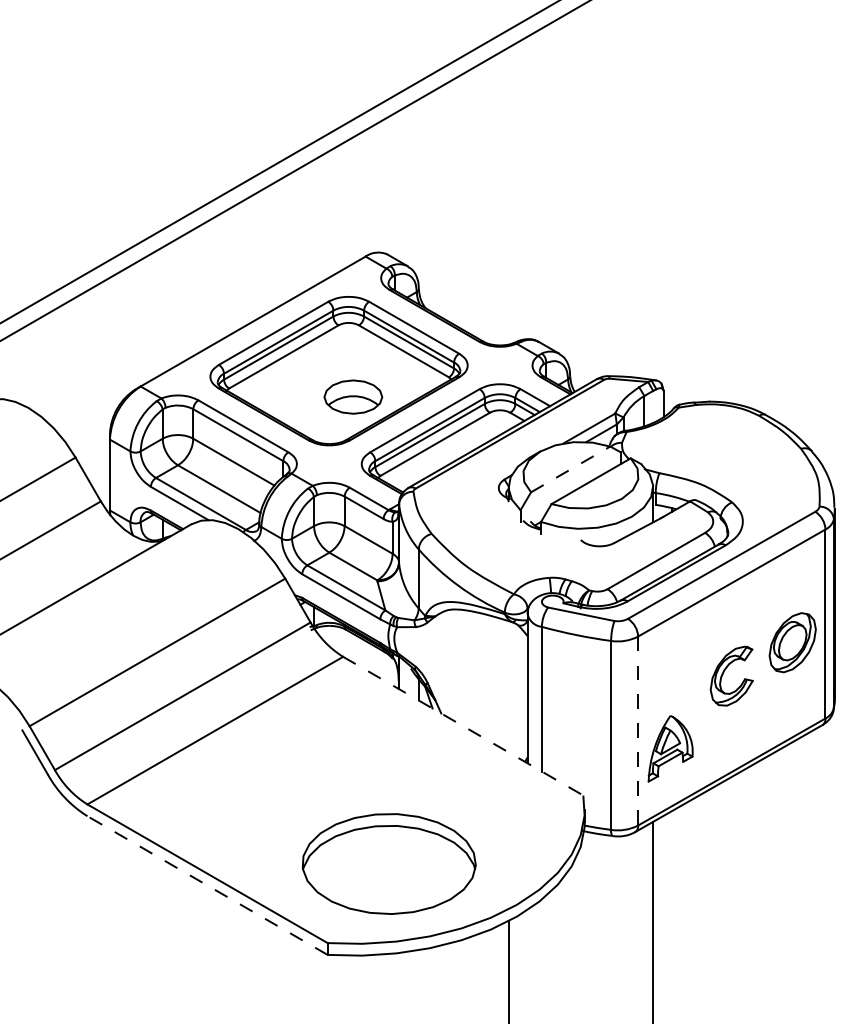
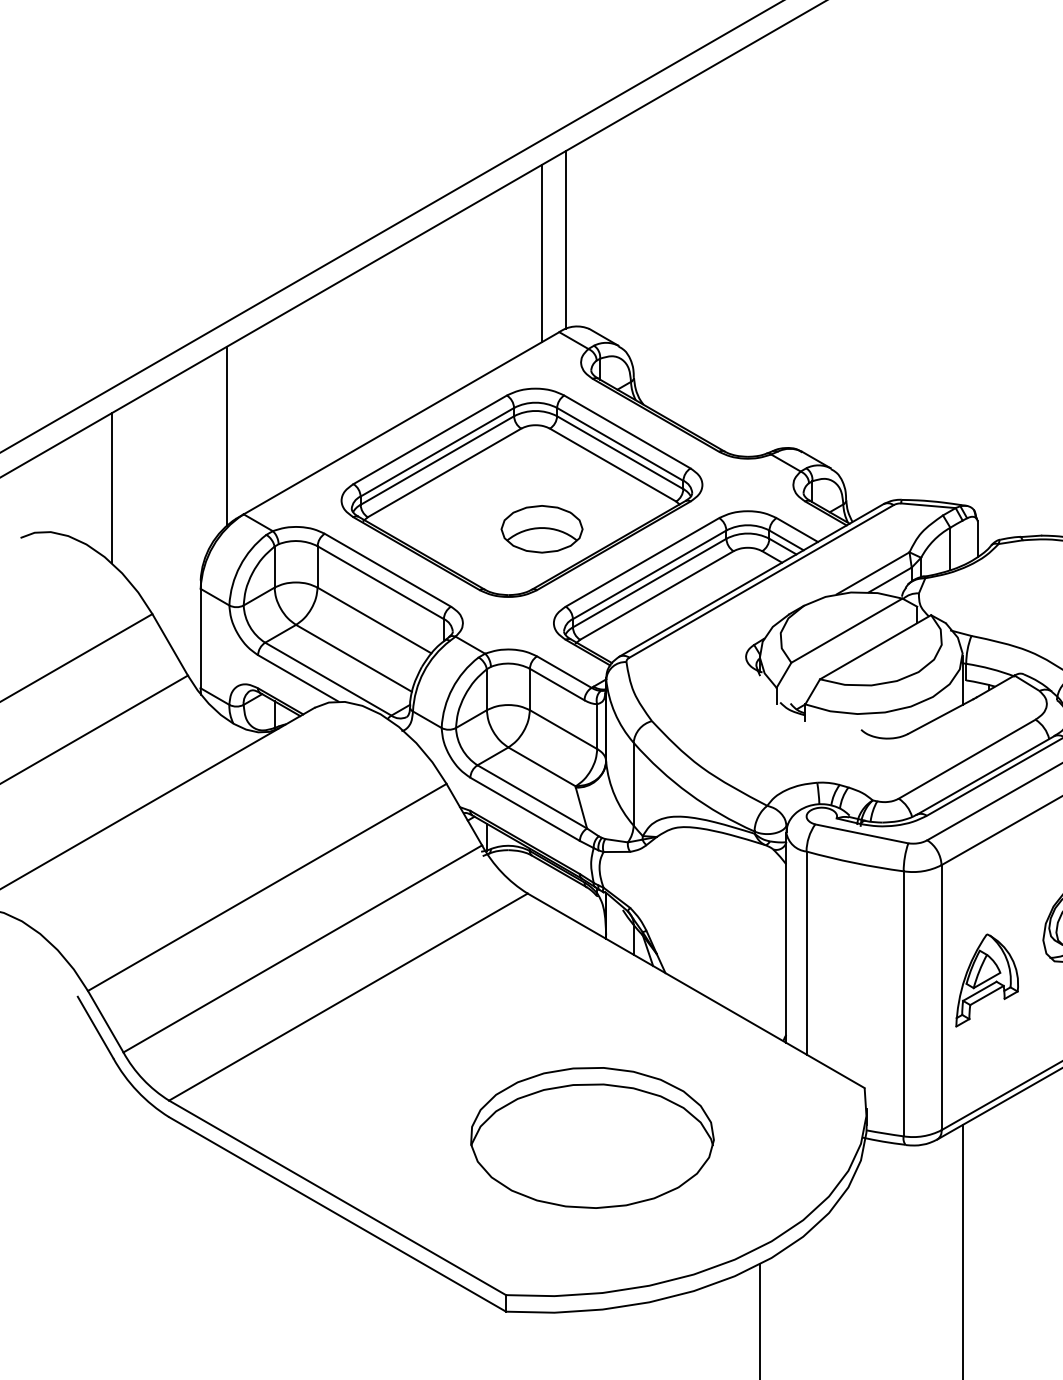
line: (370, 190) -> (566, 239), added
line: (353, 200) -> (542, 253), added
line: (128, 330) -> (226, 435), added
line: (46, 367) -> (111, 487), added
line: (570, 469) -> (846, 630), dashed -> solid
line: (463, 726) -> (696, 991), dashed -> solid
line: (638, 731) -> (942, 998), dashed -> solid
part: (670, 748) -> (986, 980), moved
part: (388, 863) -> (591, 1137), moved
line: (207, 885) -> (337, 1214), dashed -> solid

